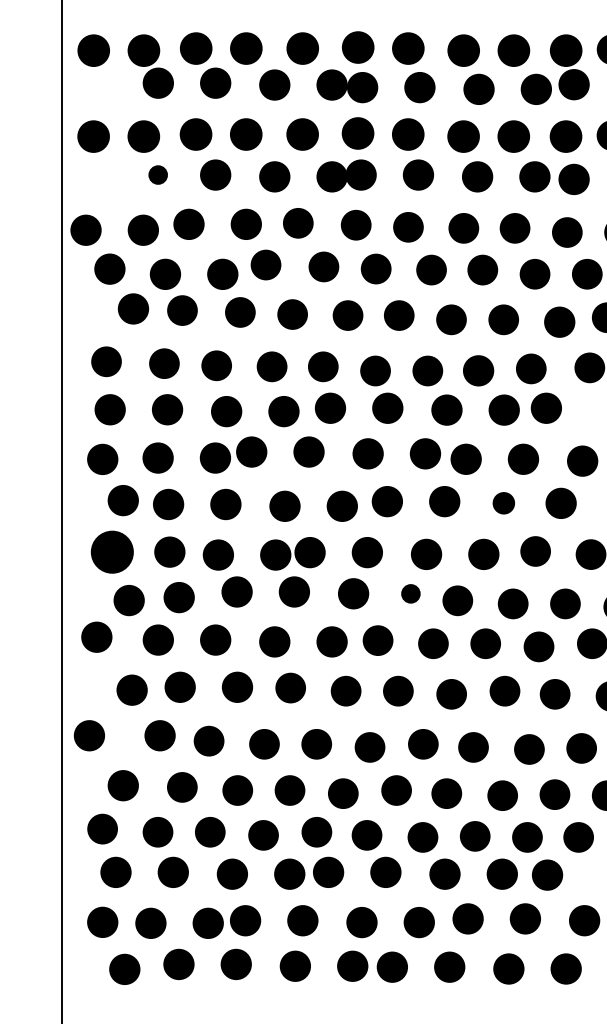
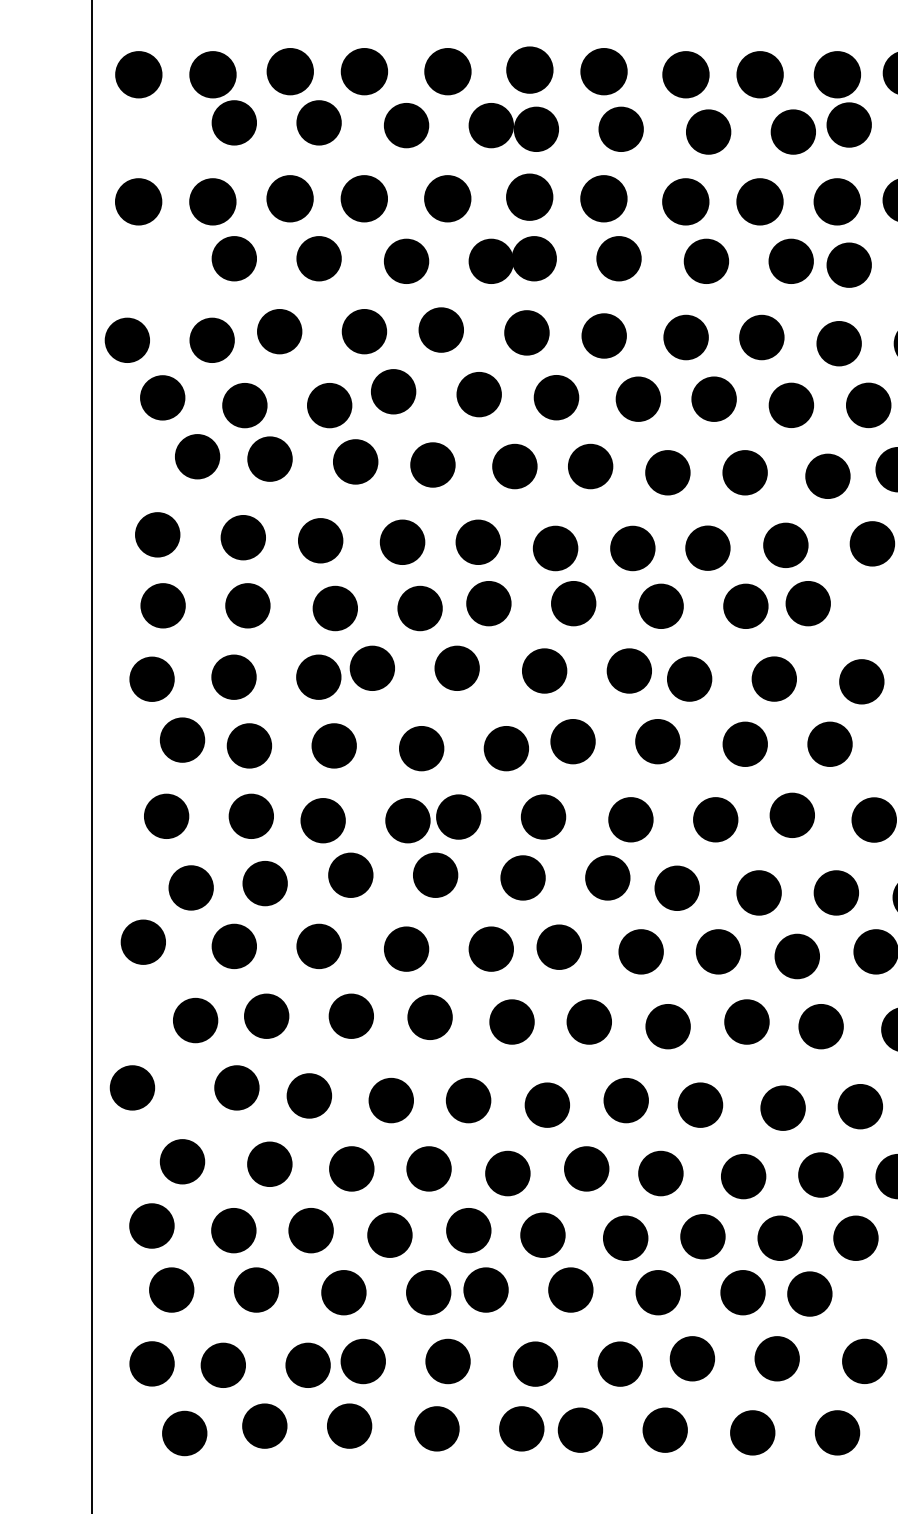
part: (157, 174) -> (233, 257), size x1.67
part: (503, 502) -> (744, 742), size x1.43
part: (112, 551) -> (166, 815), size x0.71
part: (410, 593) -> (607, 877), size x1.67

